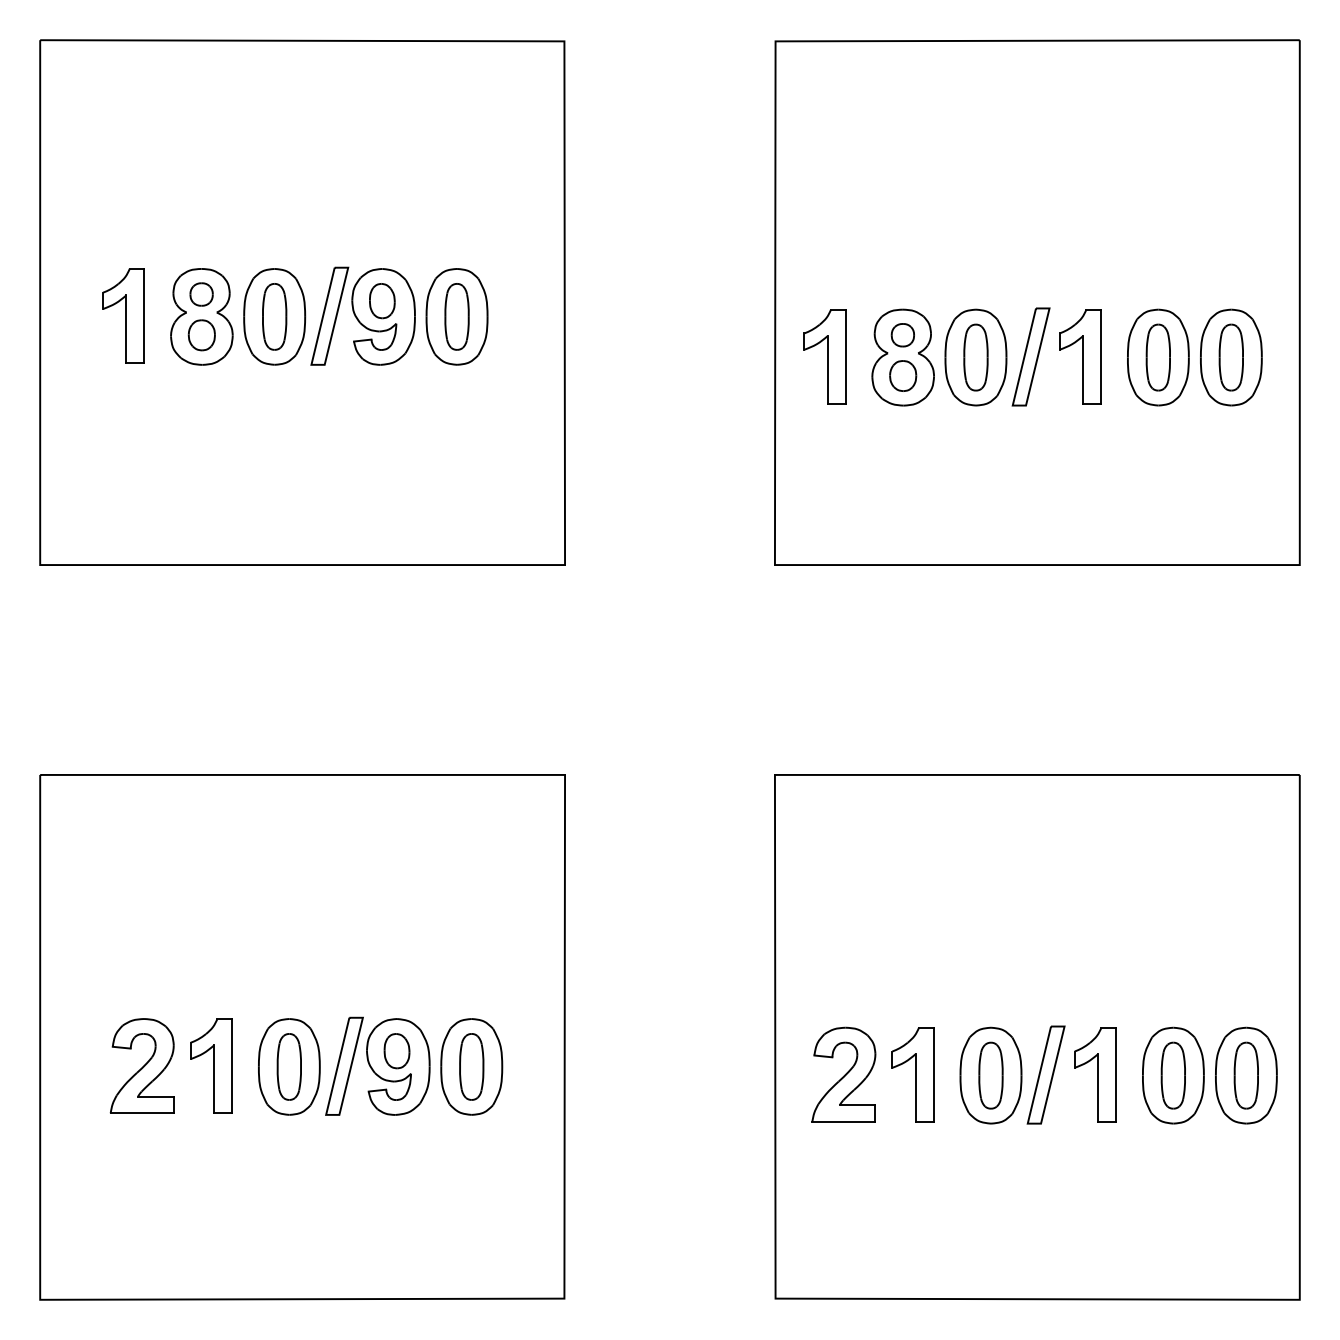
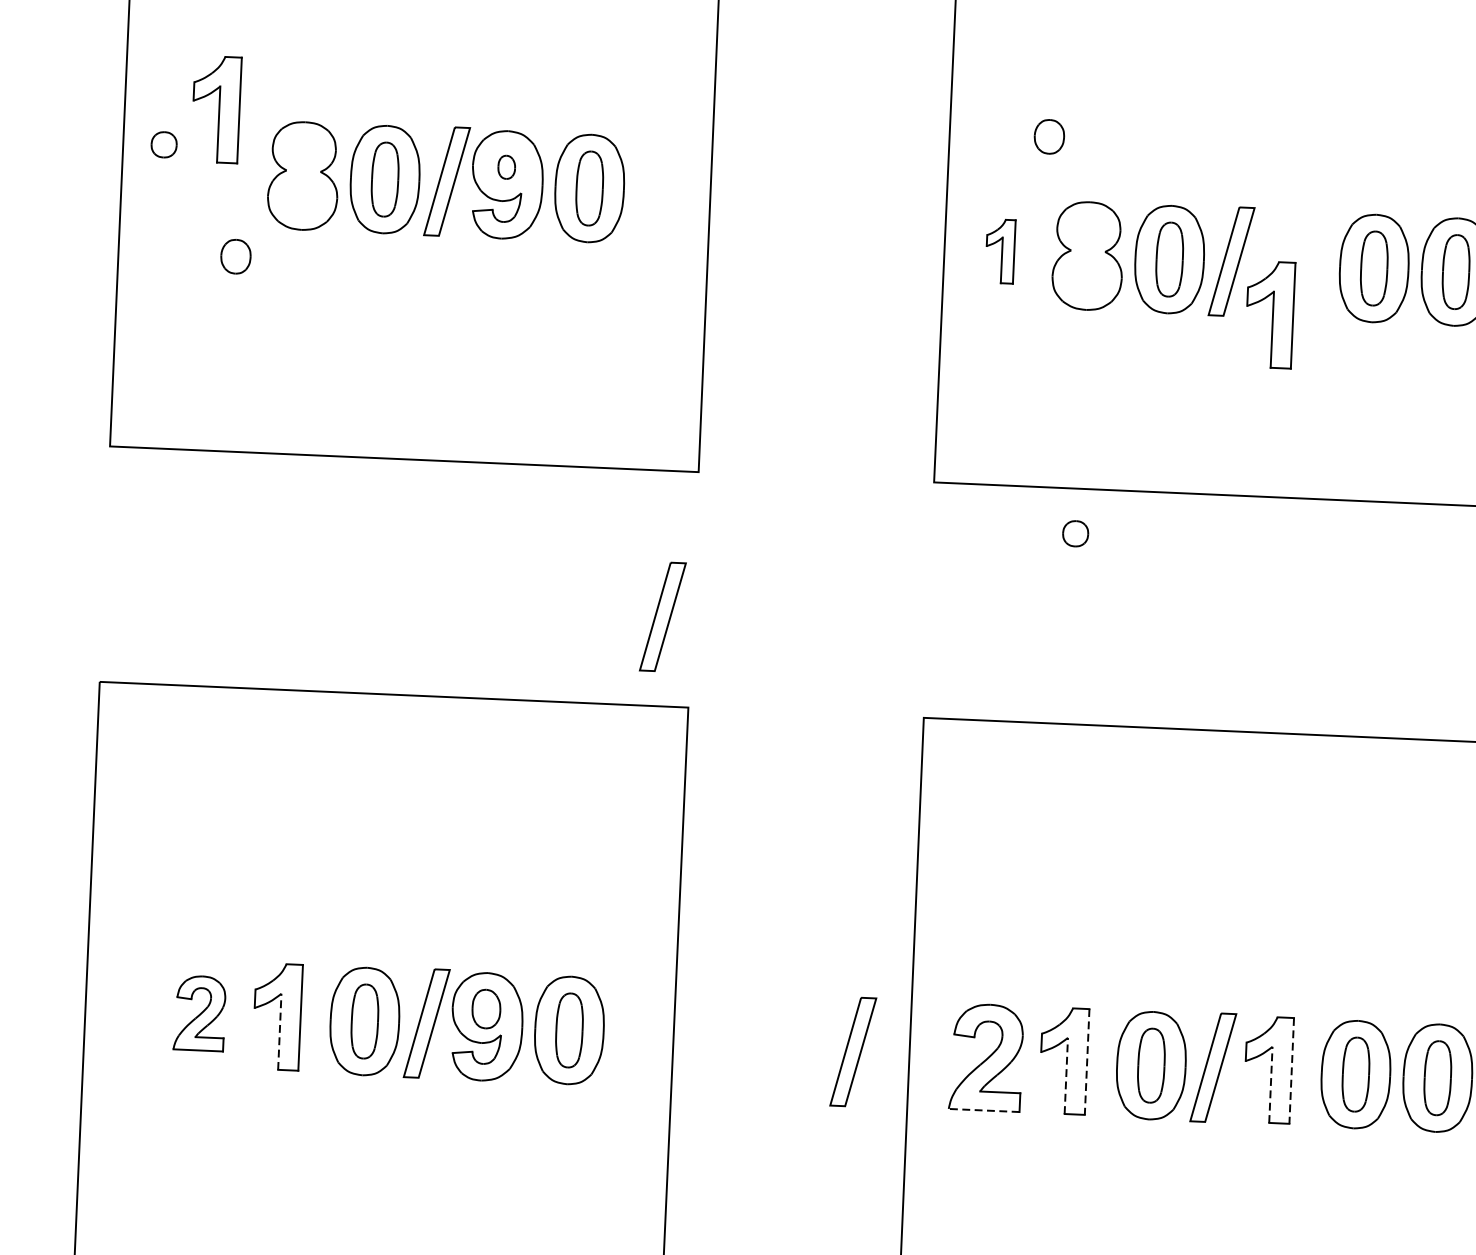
part: (201, 294) -> (164, 144), moved
part: (382, 301) -> (506, 167), size x0.6
part: (123, 315) -> (216, 108), moved
part: (201, 335) -> (235, 256), moved
part: (902, 335) -> (1075, 534), moved
part: (824, 356) -> (999, 250), size x0.6
part: (1080, 356) -> (1270, 314), moved
part: (903, 375) -> (1049, 136), moved
part: (538, 694) -> (662, 616), added
part: (141, 1065) -> (199, 1012), size x0.7
part: (724, 1074) -> (852, 1051), added
line: (933, 1075) -> (1086, 1062), solid -> dashed
line: (1116, 1075) -> (1292, 1071), solid -> dashed
line: (214, 1079) -> (280, 1031), solid -> dashed
line: (915, 1088) -> (1066, 1076), solid -> dashed
line: (1098, 1088) -> (1271, 1085), solid -> dashed
line: (843, 1122) -> (983, 1110), solid -> dashed

